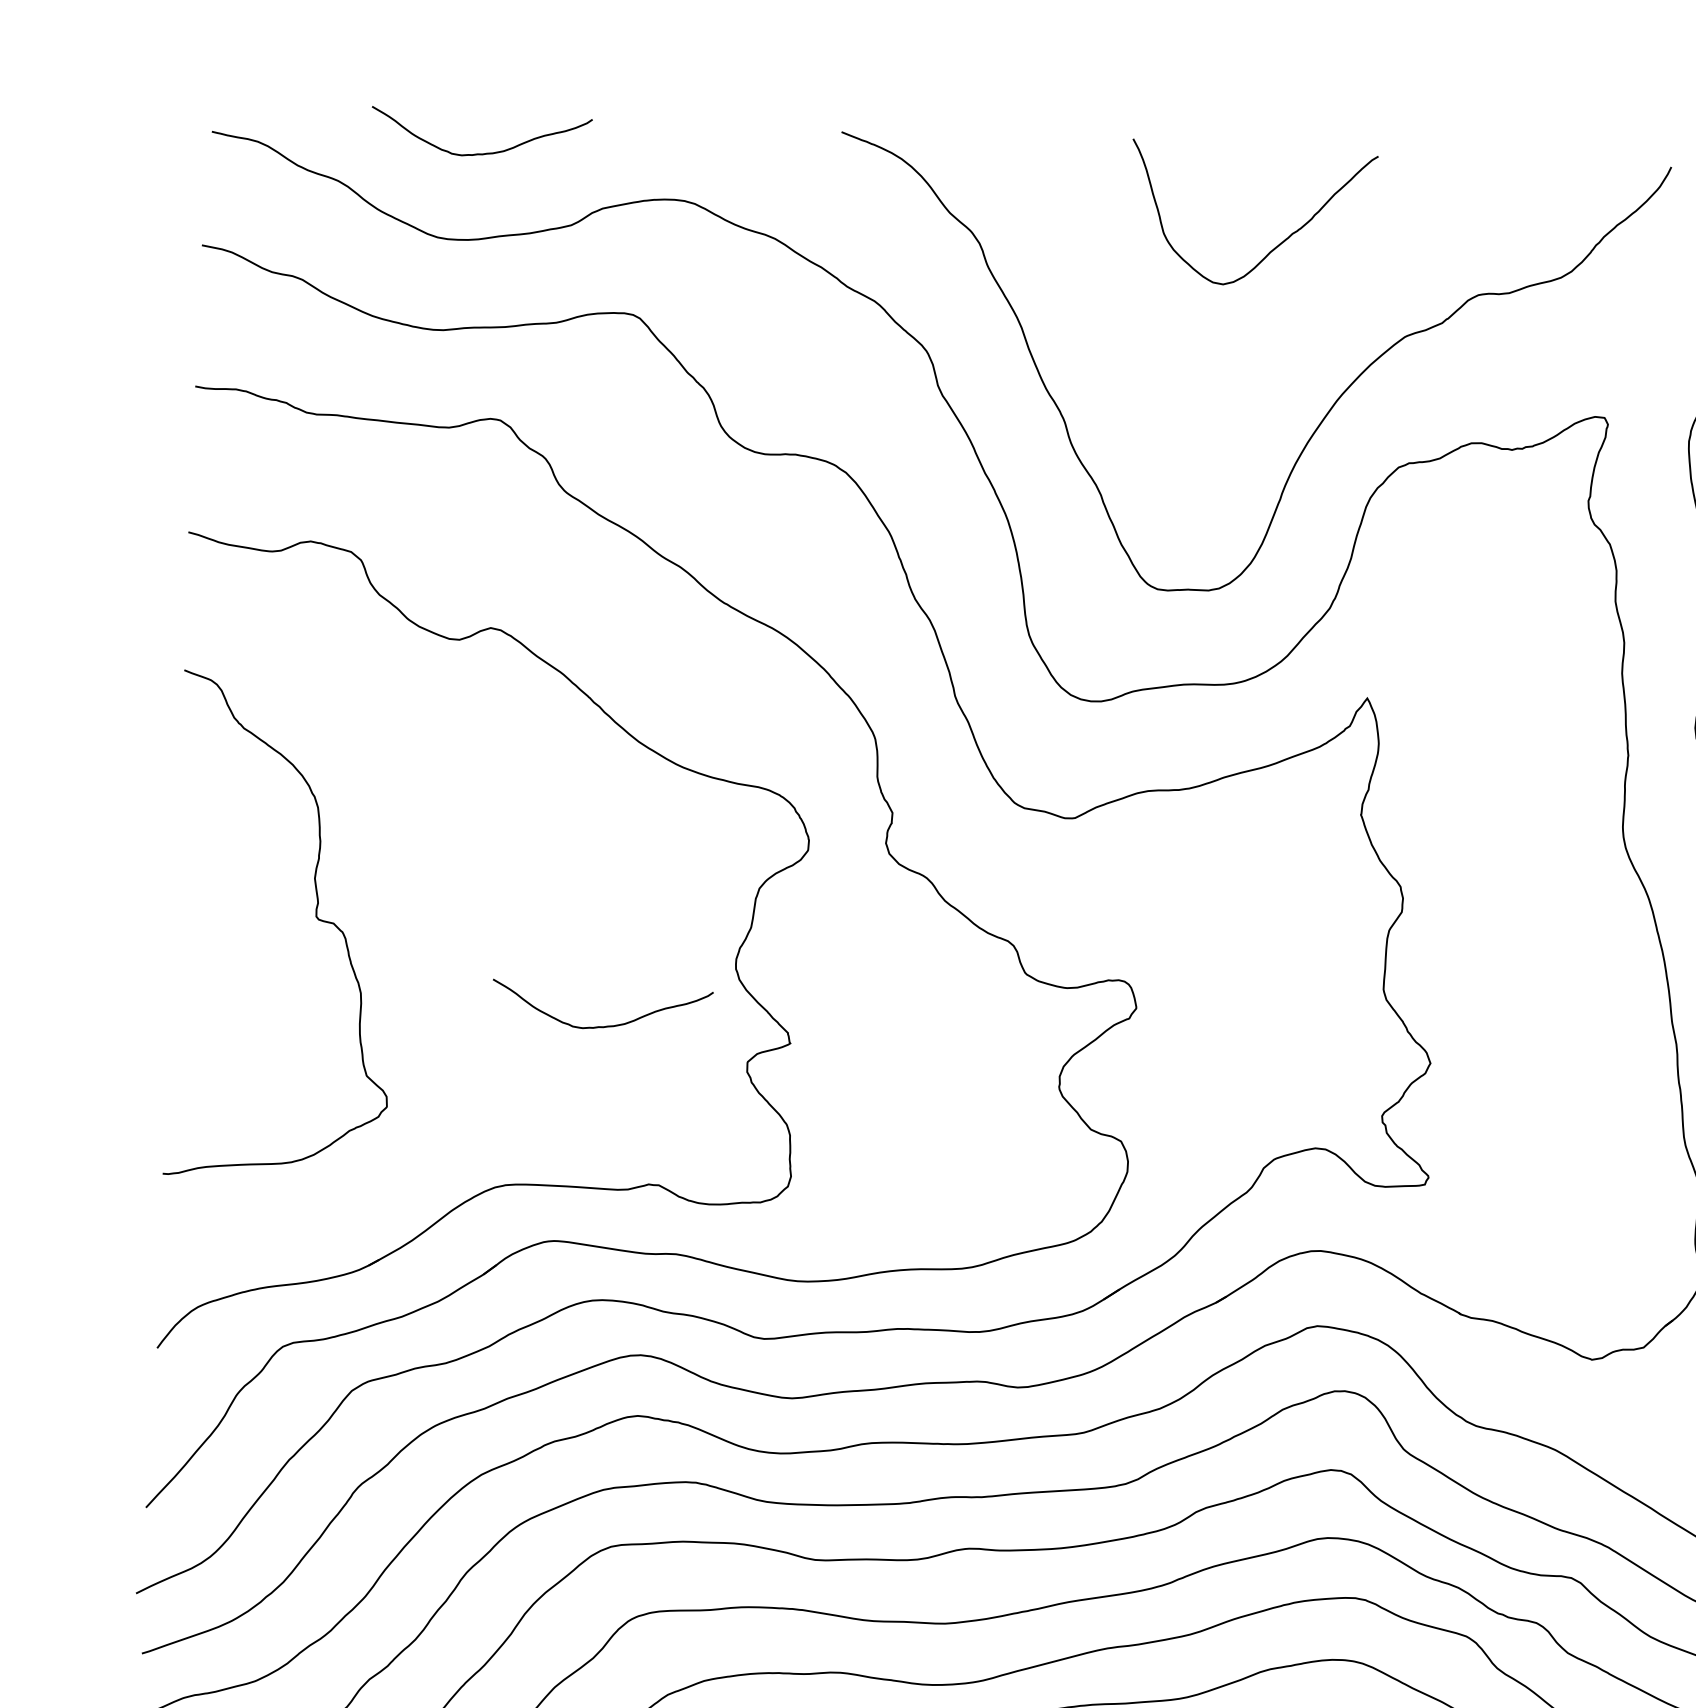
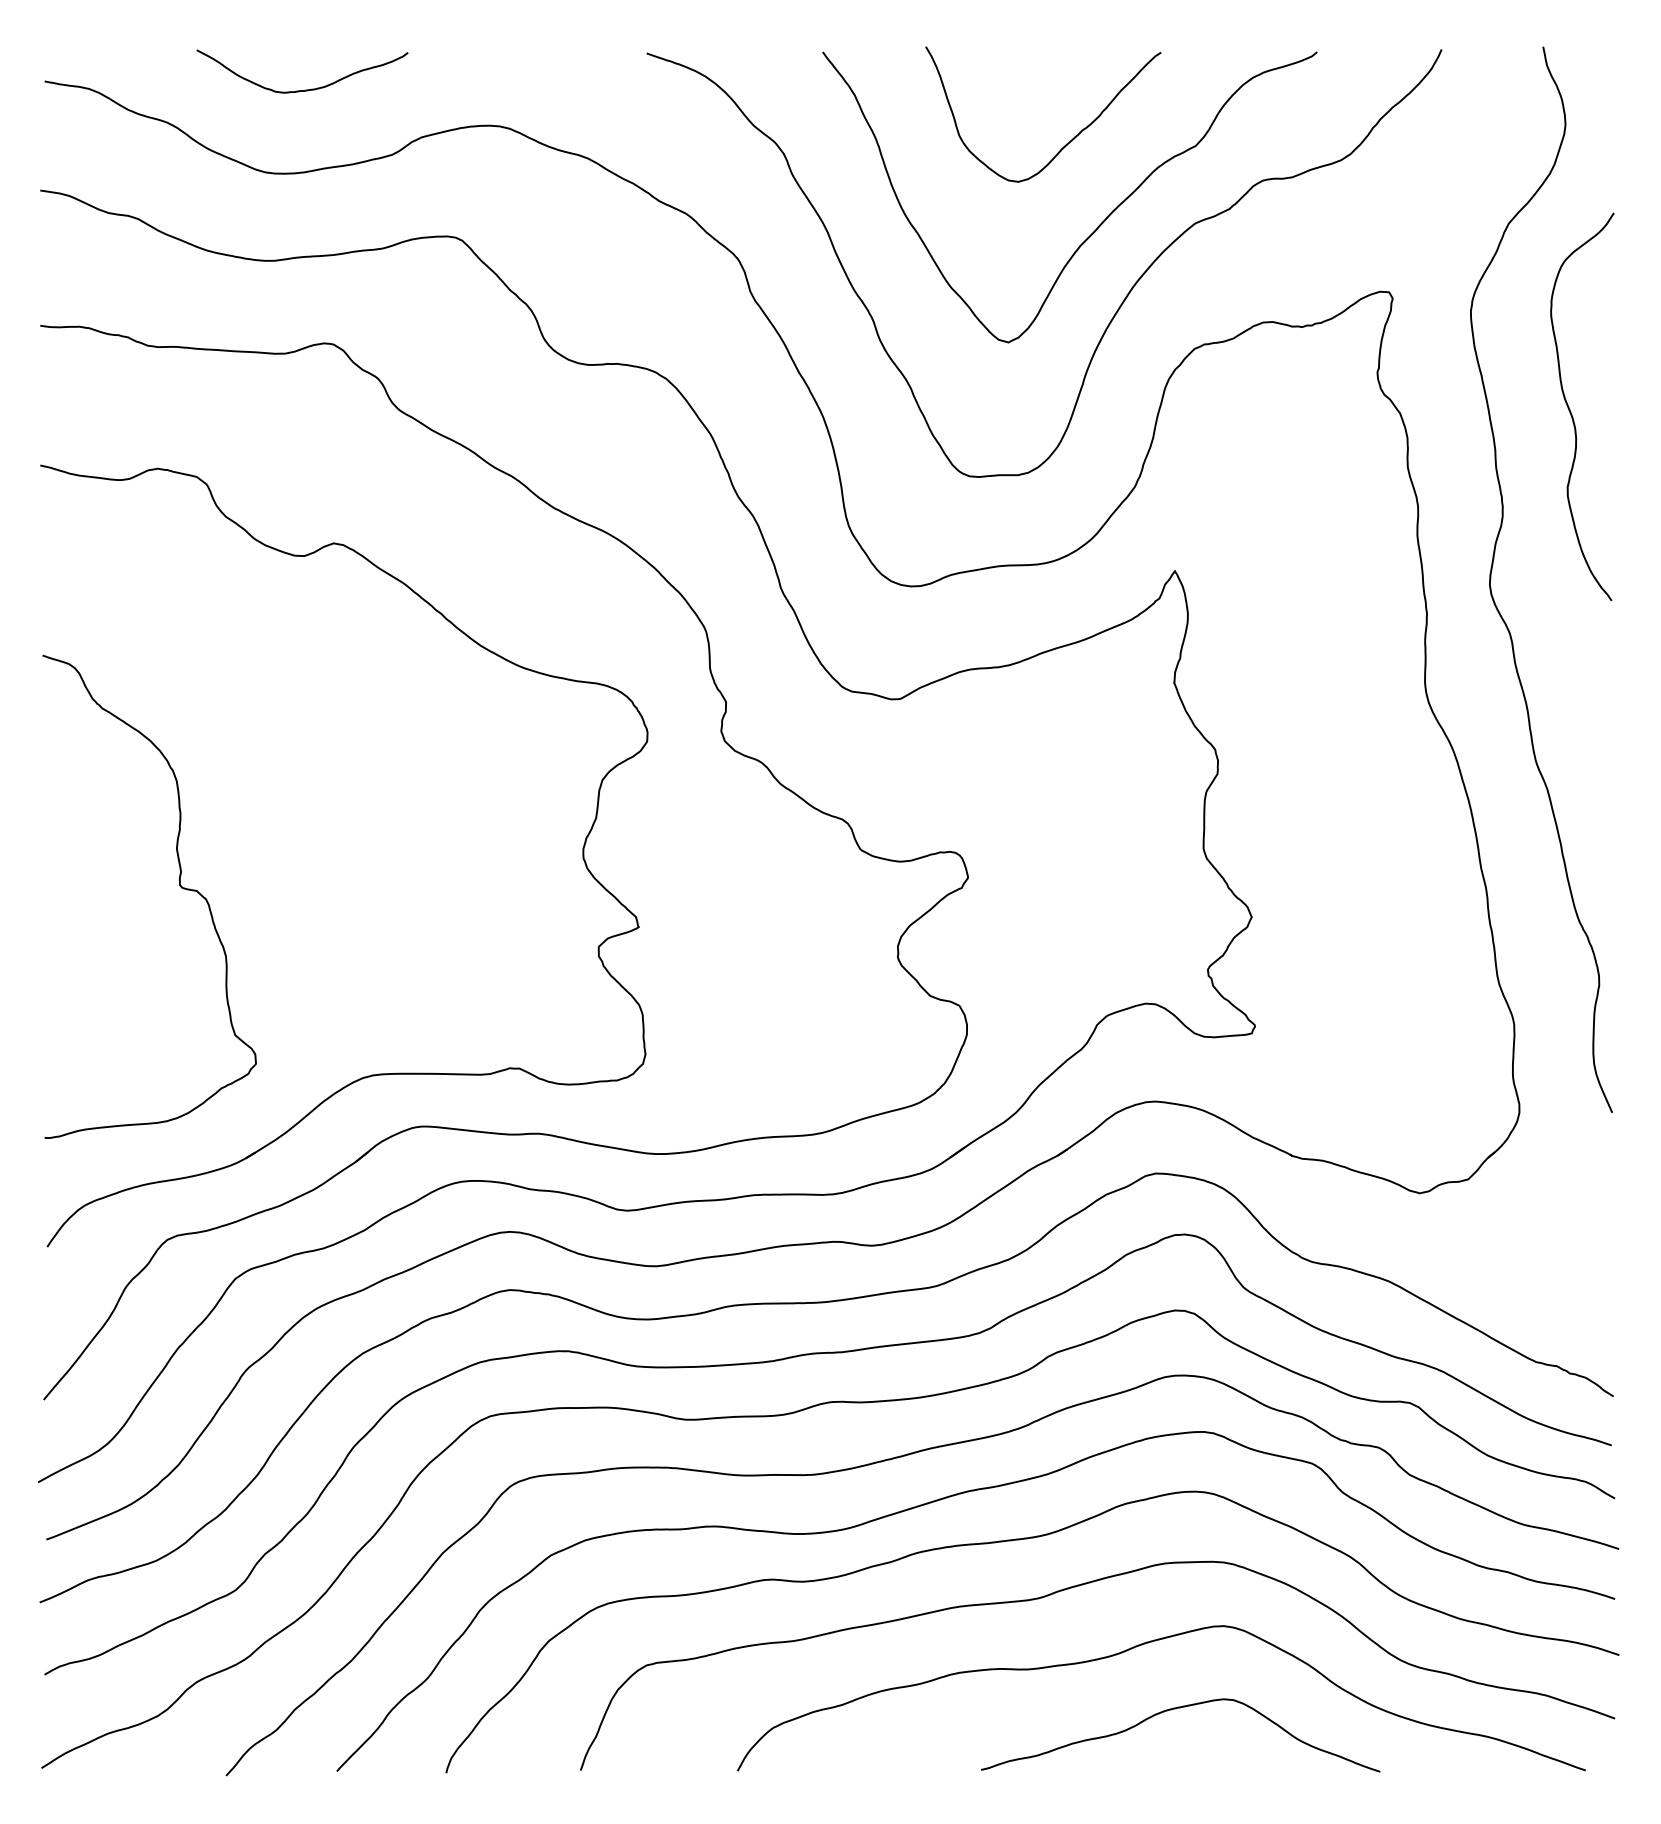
curve: (1304, 333) -> (1098, 225), added
curve: (315, 917) -> (179, 886), moved
curve: (604, 1025) -> (460, 918), removed

